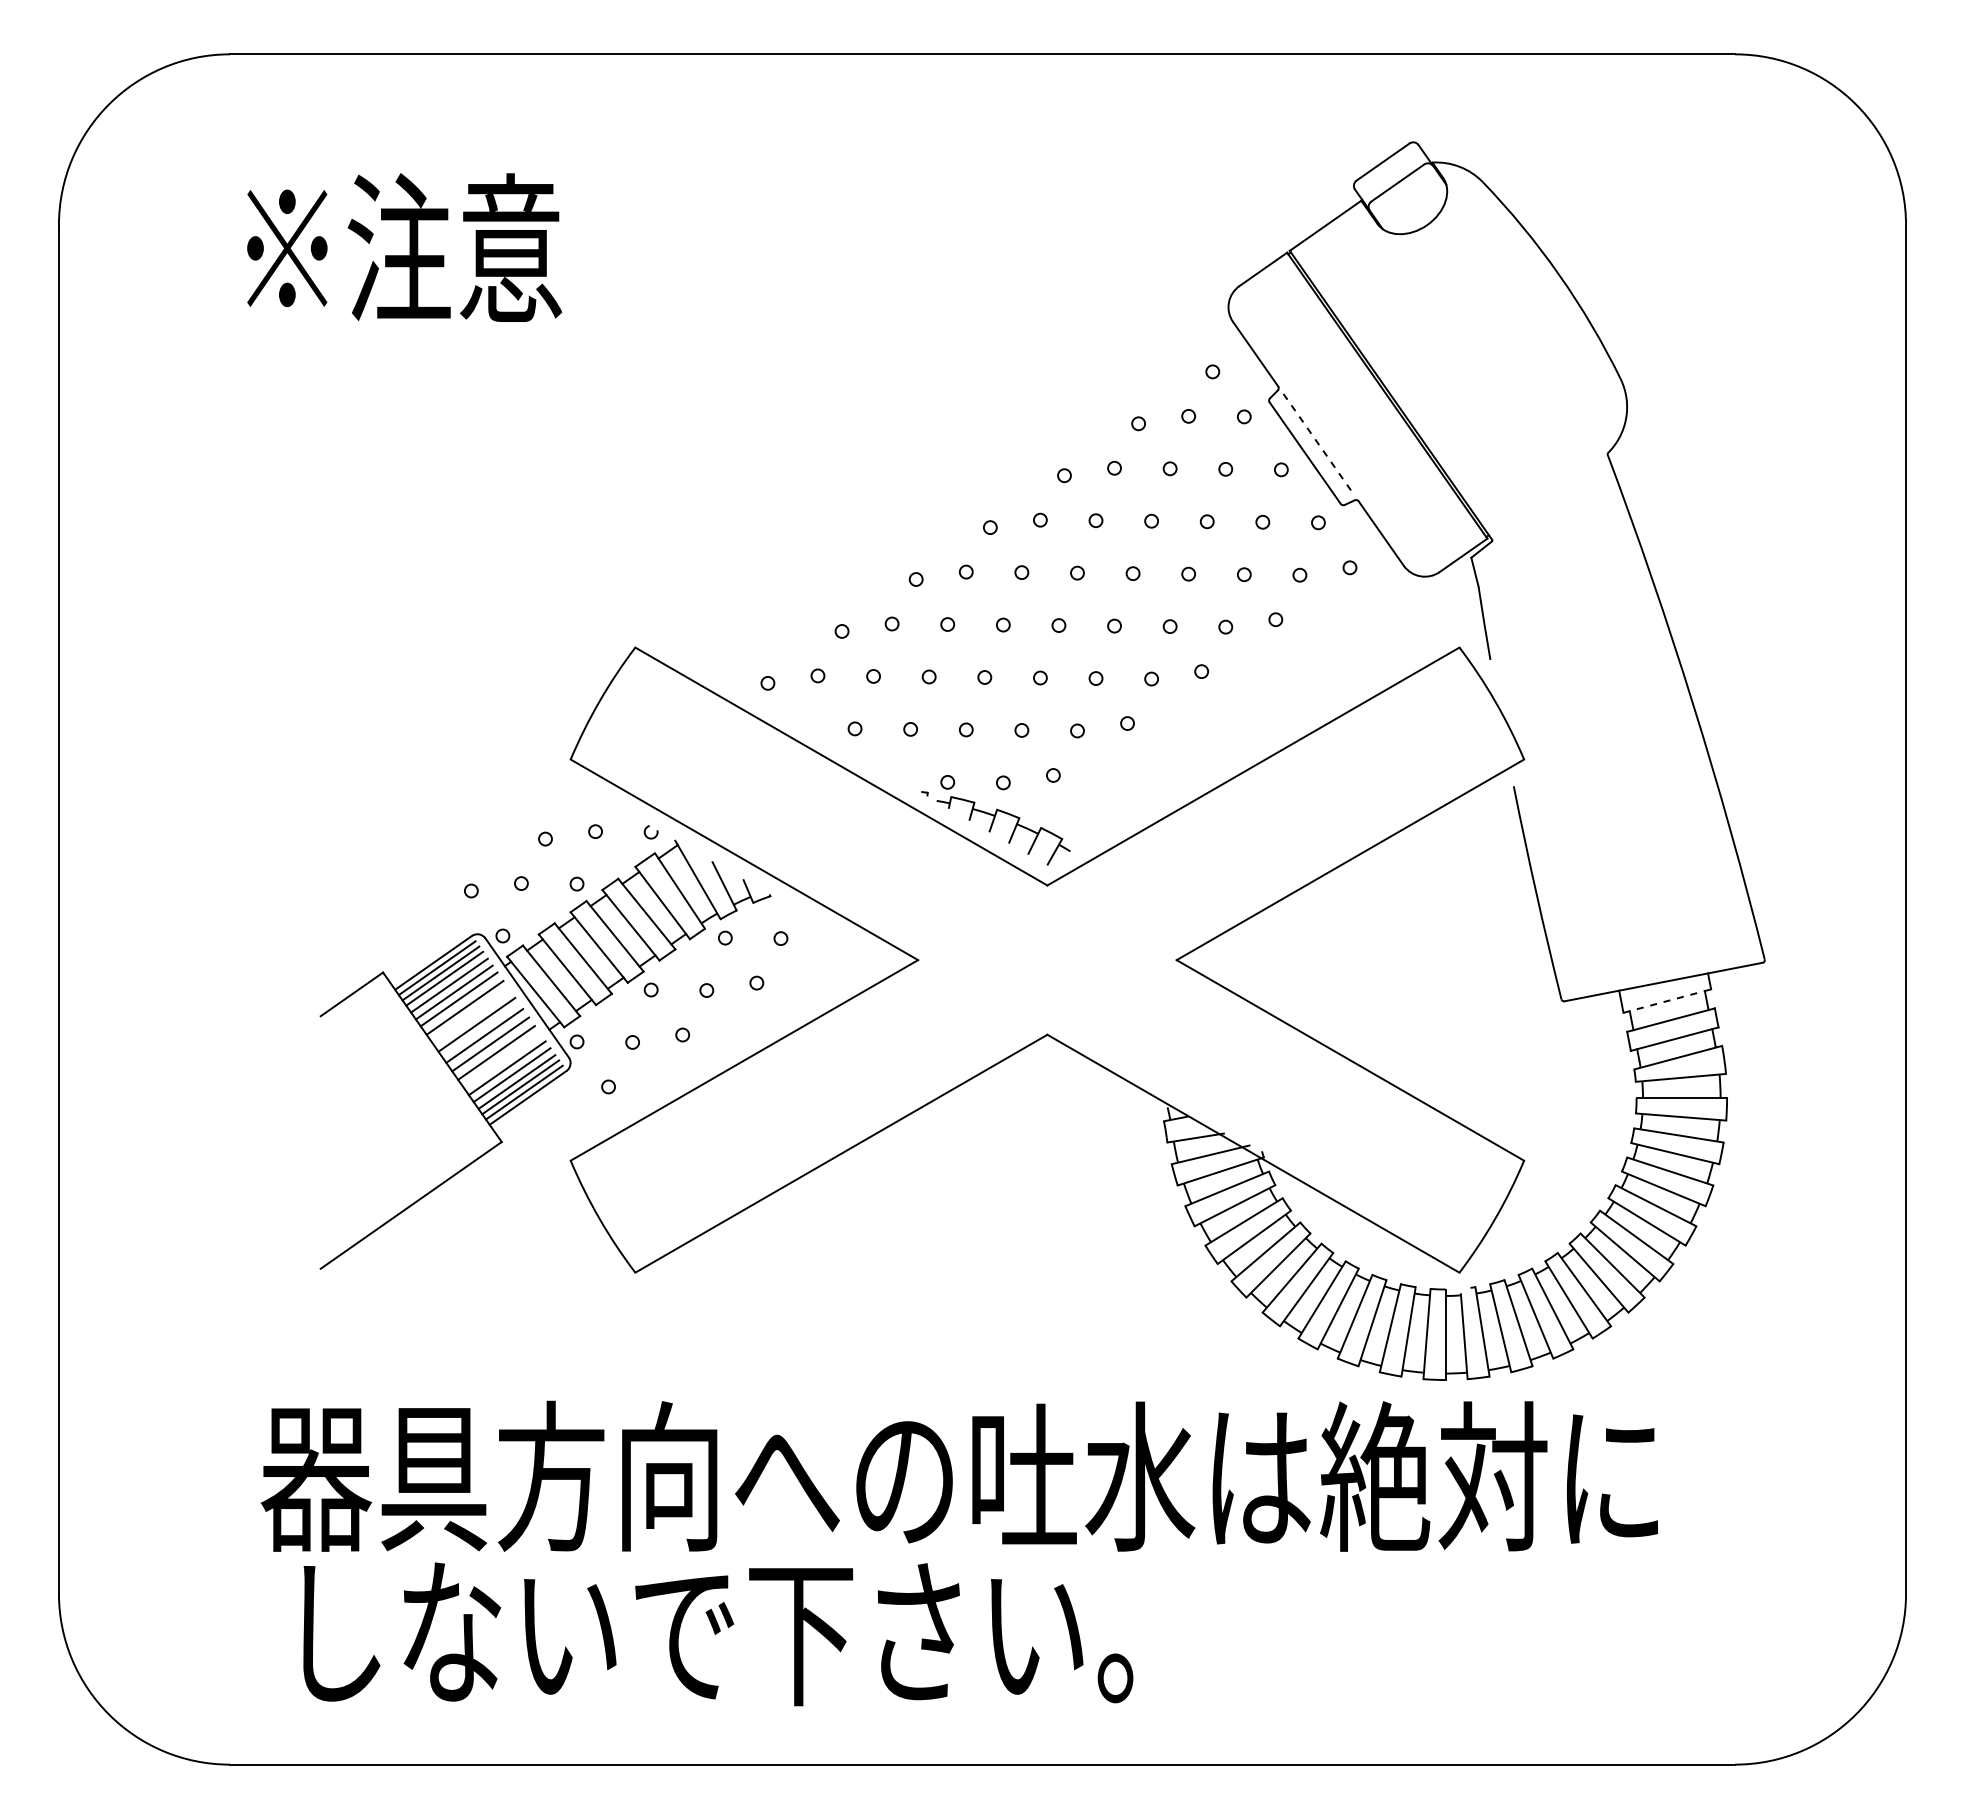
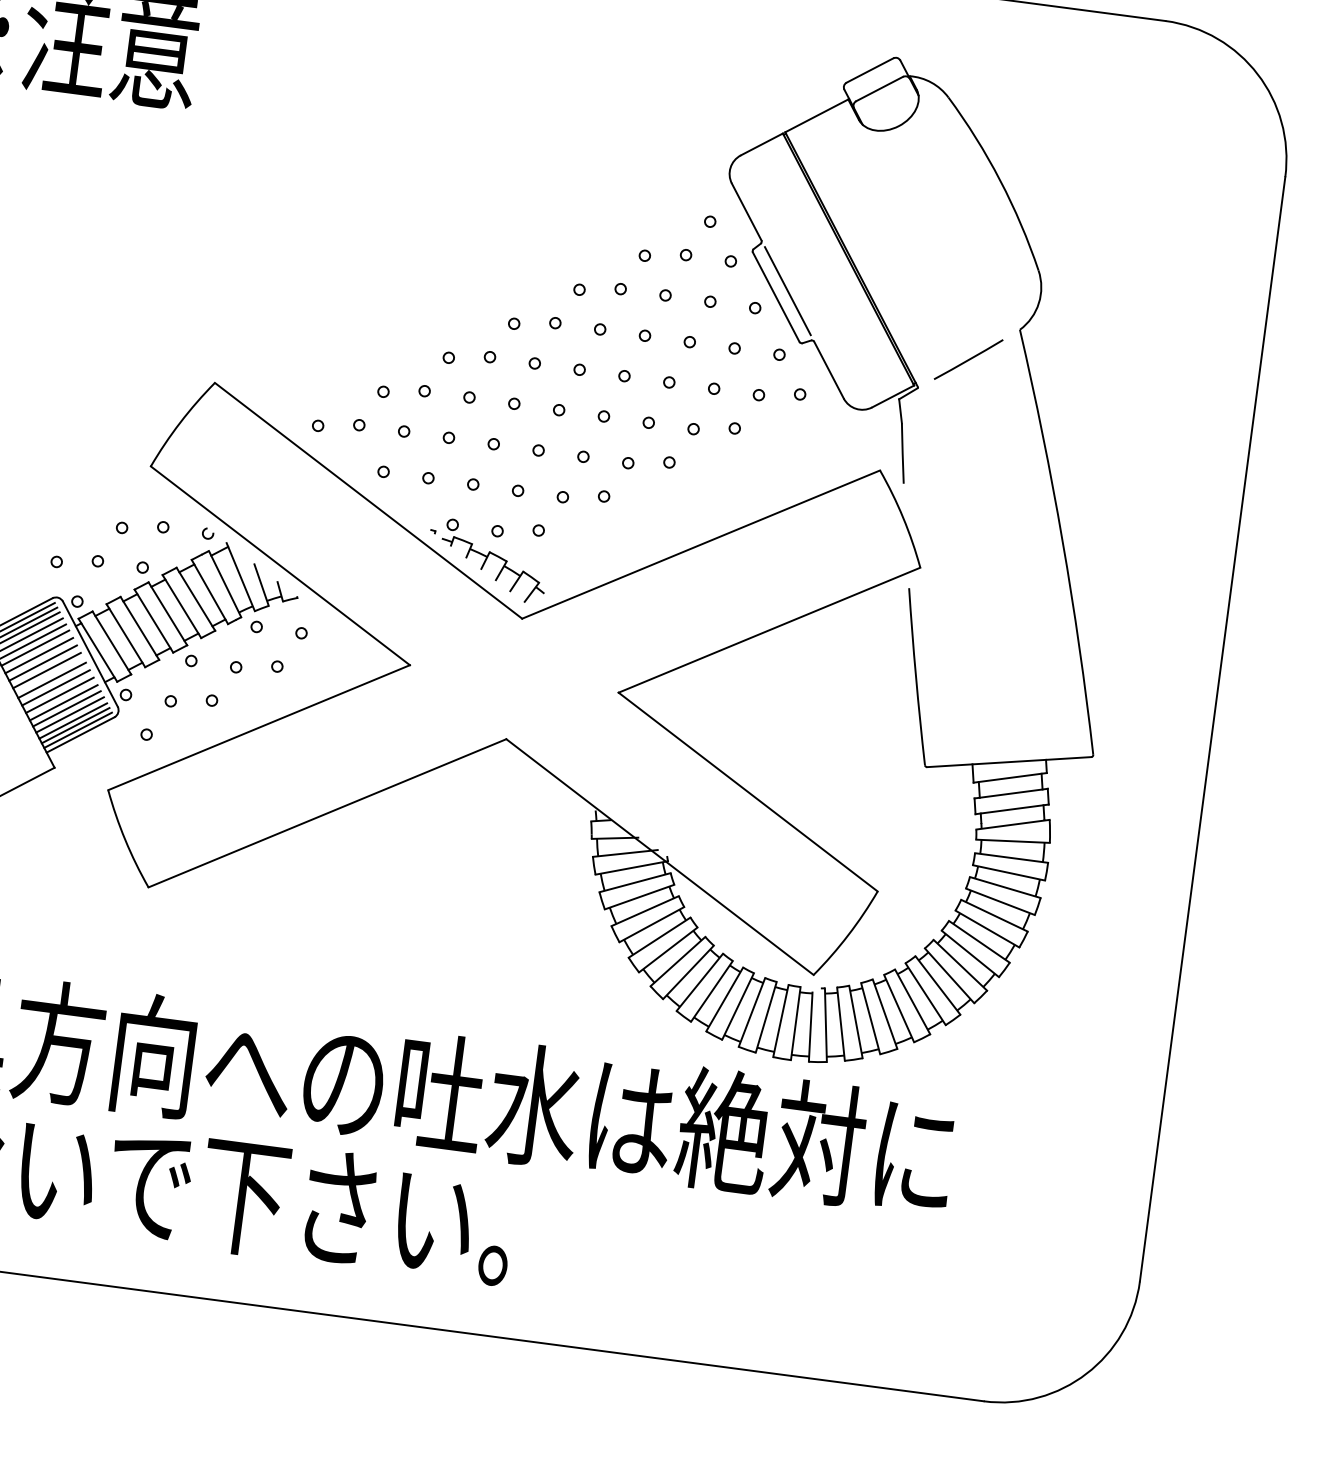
line: (1318, 443) -> (787, 290), dashed -> solid
line: (1549, 498) -> (968, 359), added
line: (1667, 1000) -> (1010, 777), dashed -> solid
line: (470, 1016) -> (42, 663), added
line: (502, 1061) -> (63, 702), added

